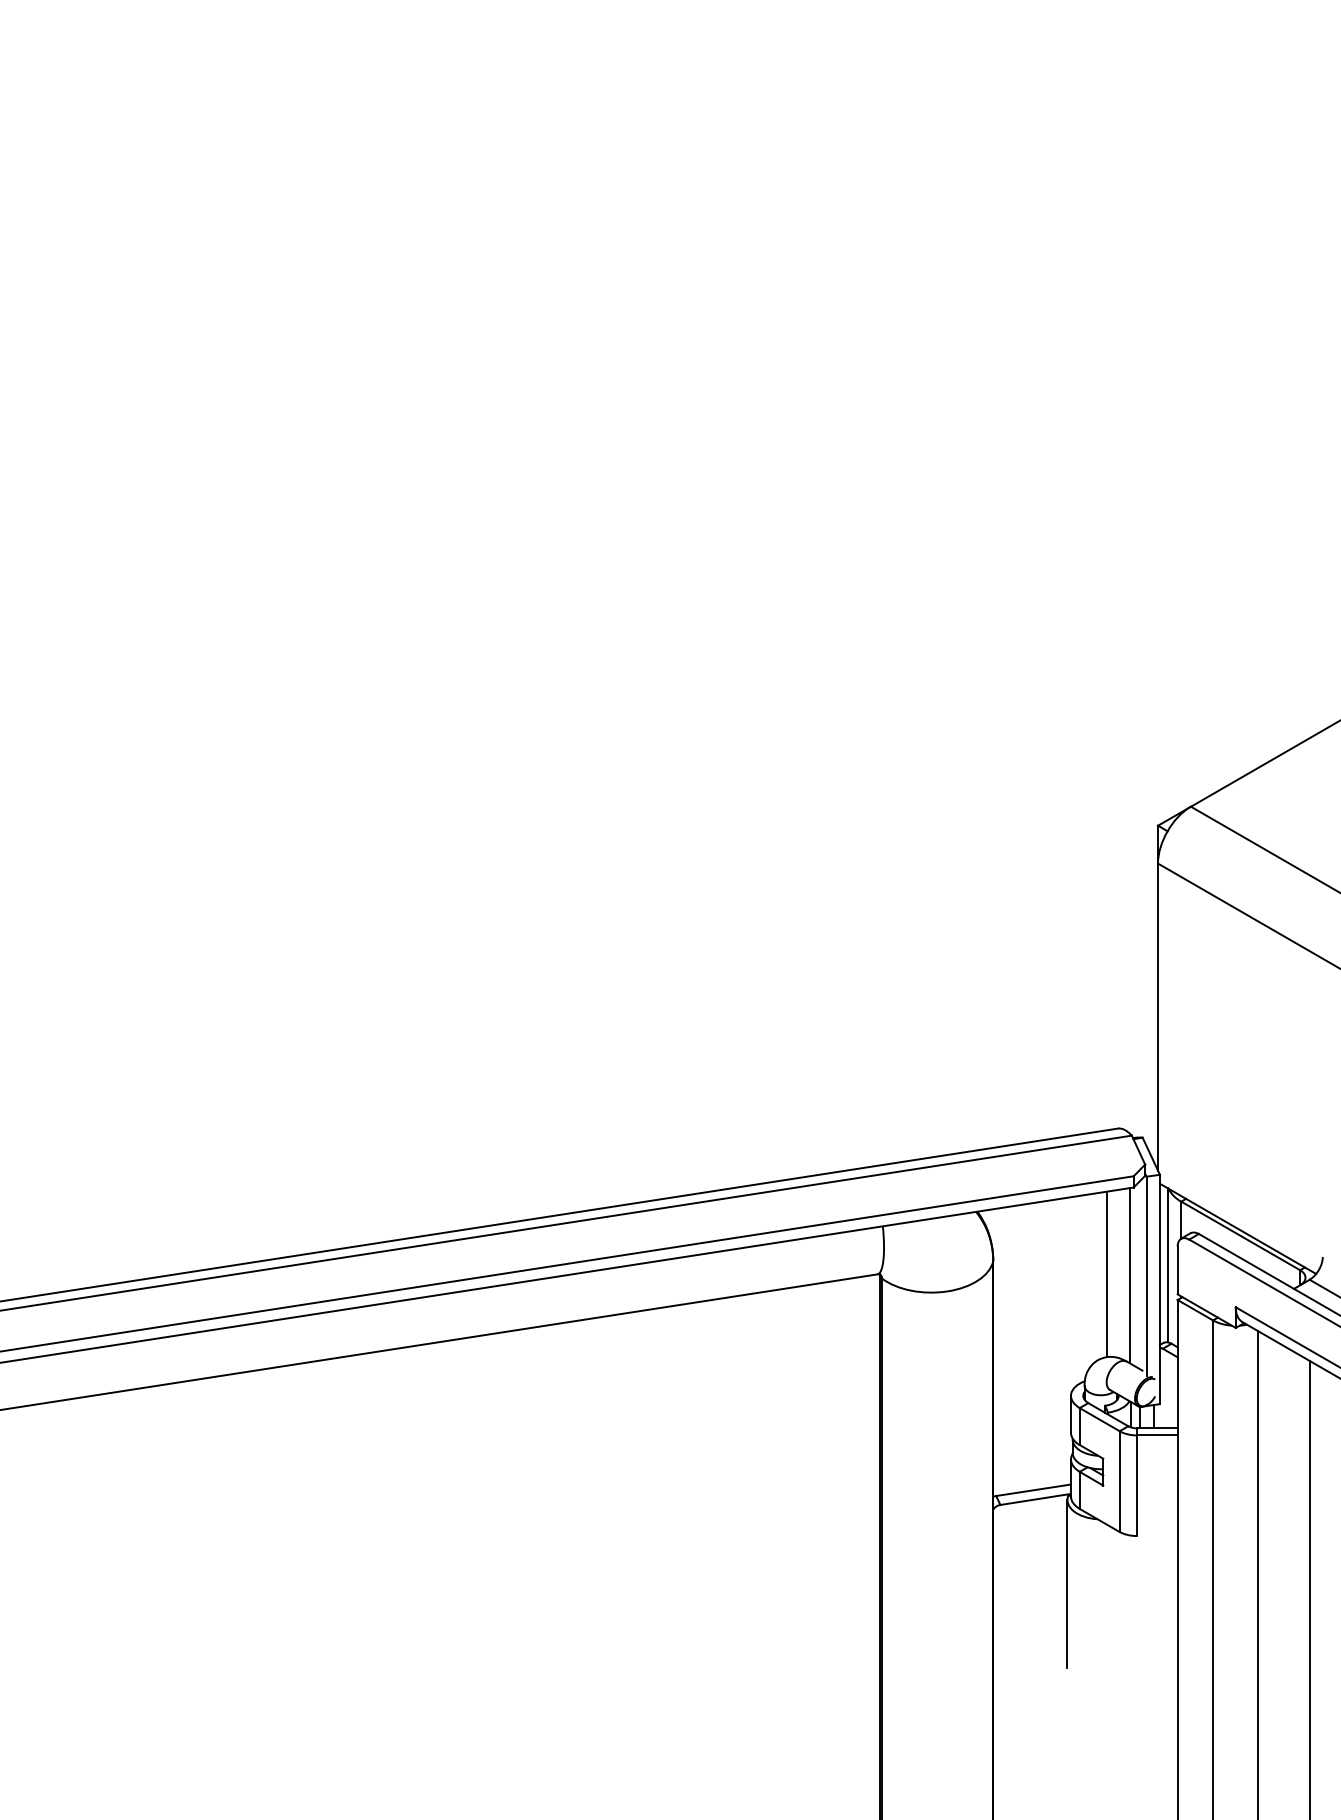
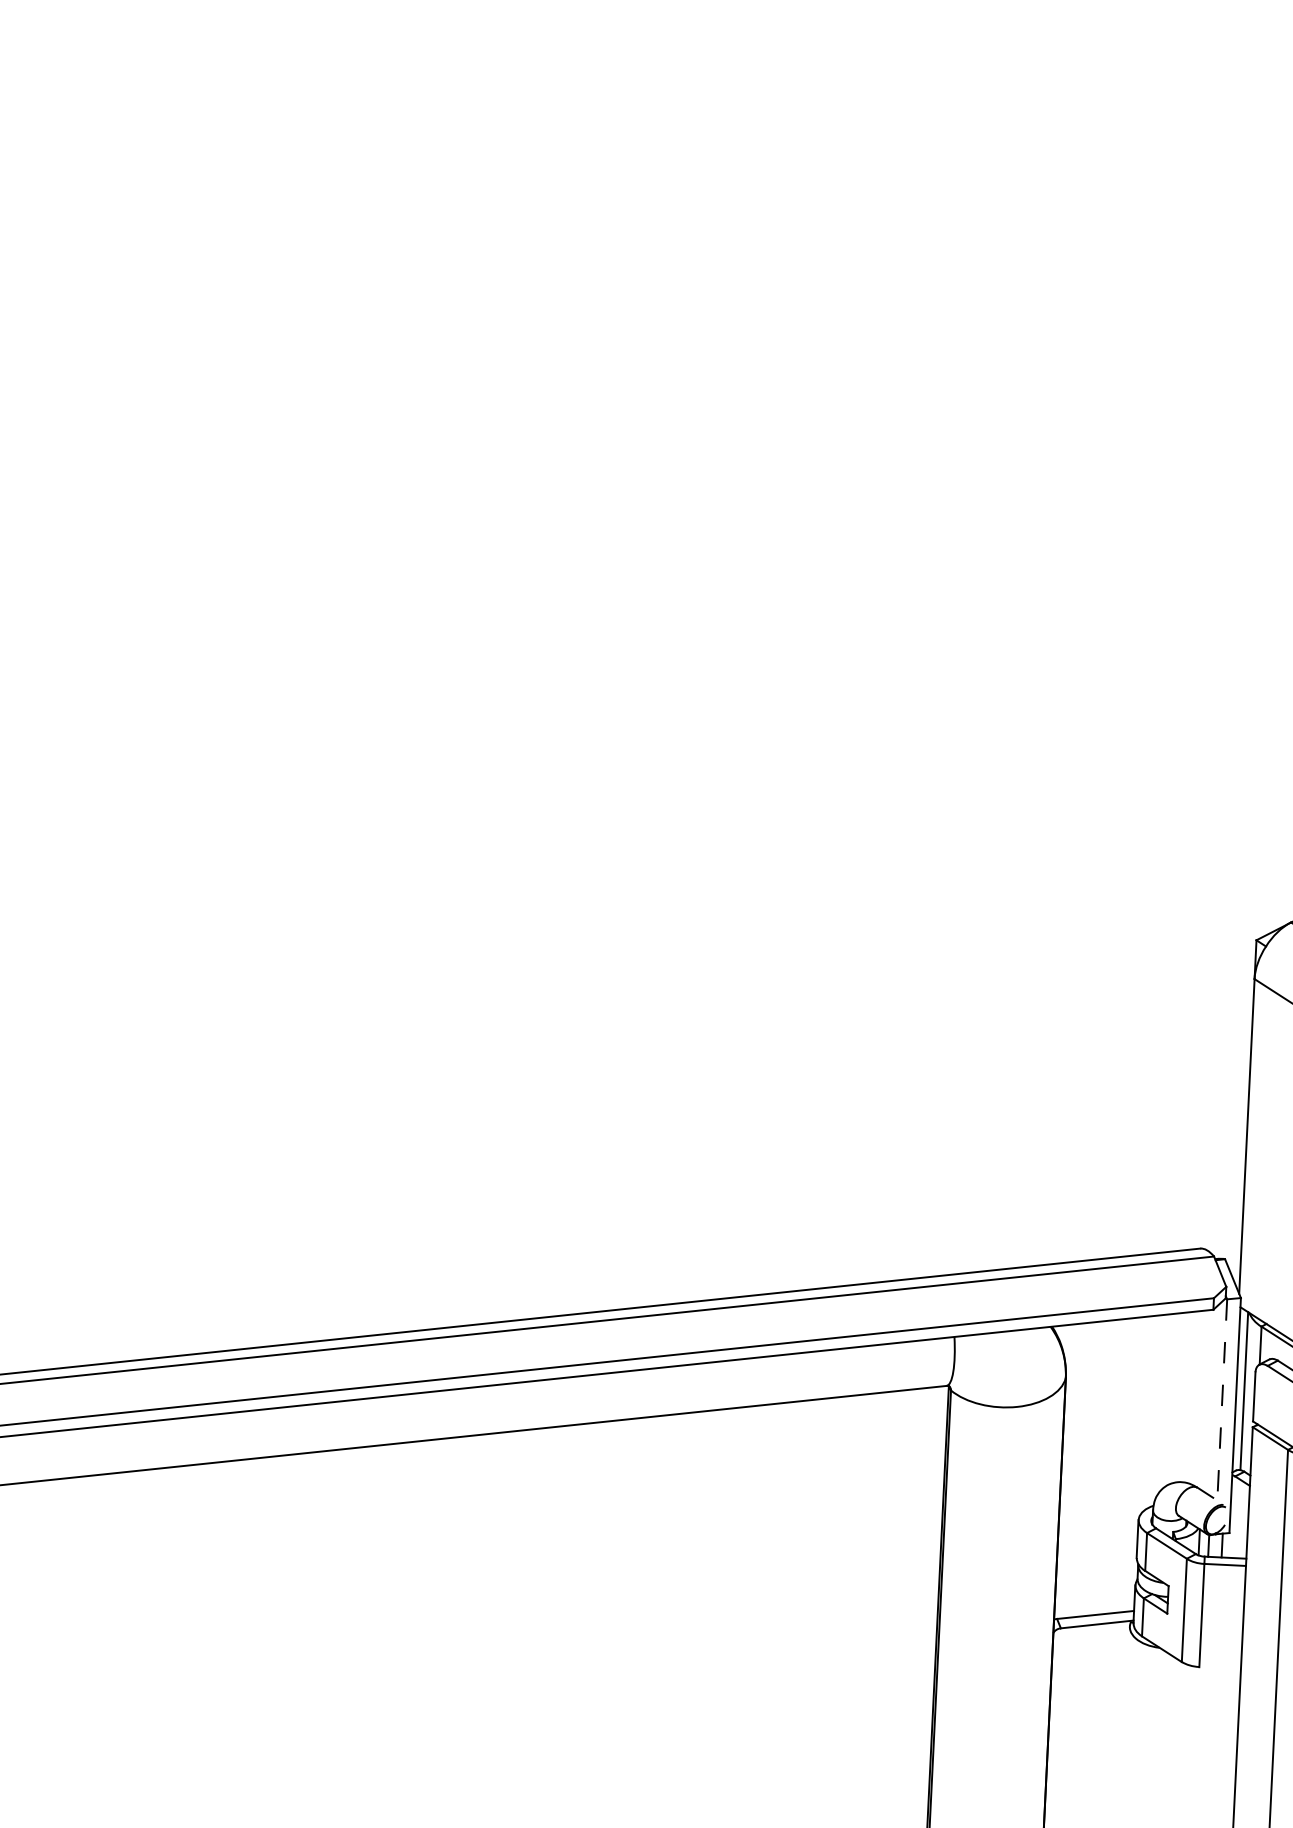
line: (1106, 1274) -> (1181, 1397), removed
line: (1129, 1275) -> (1204, 1399), removed
line: (1146, 1276) -> (1222, 1401), solid -> dashed
line: (1067, 1583) -> (1125, 1712), removed

